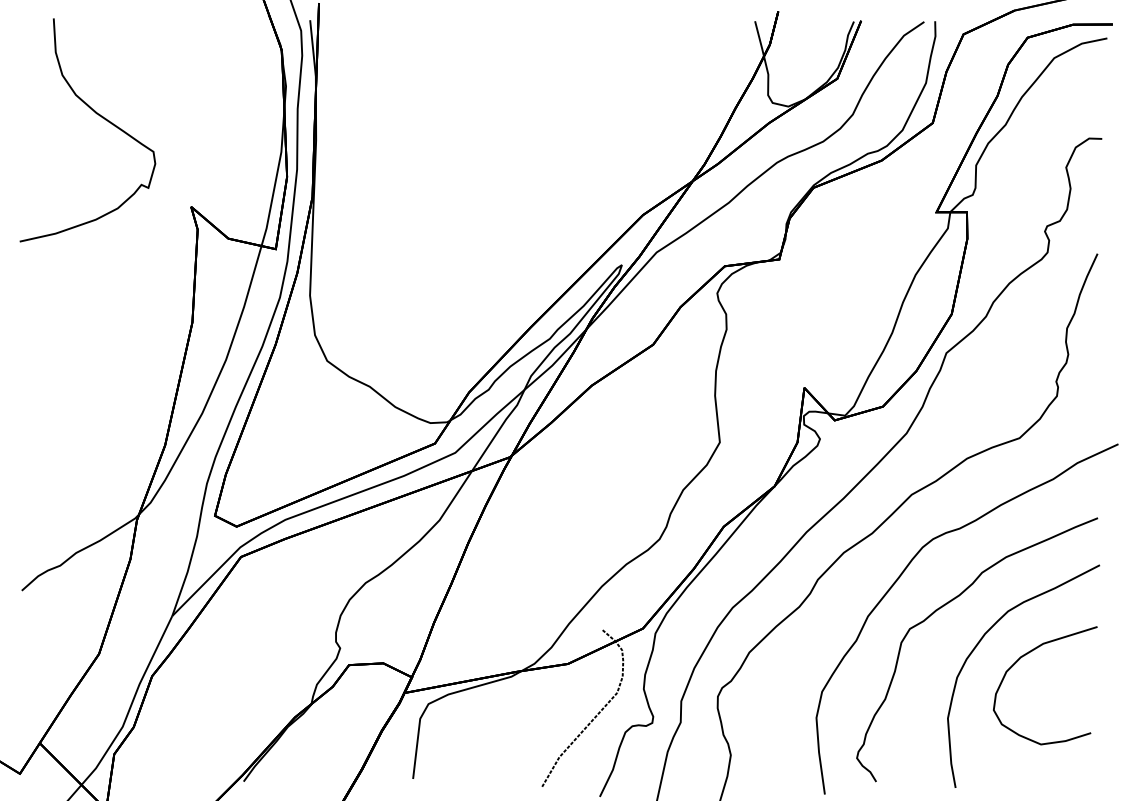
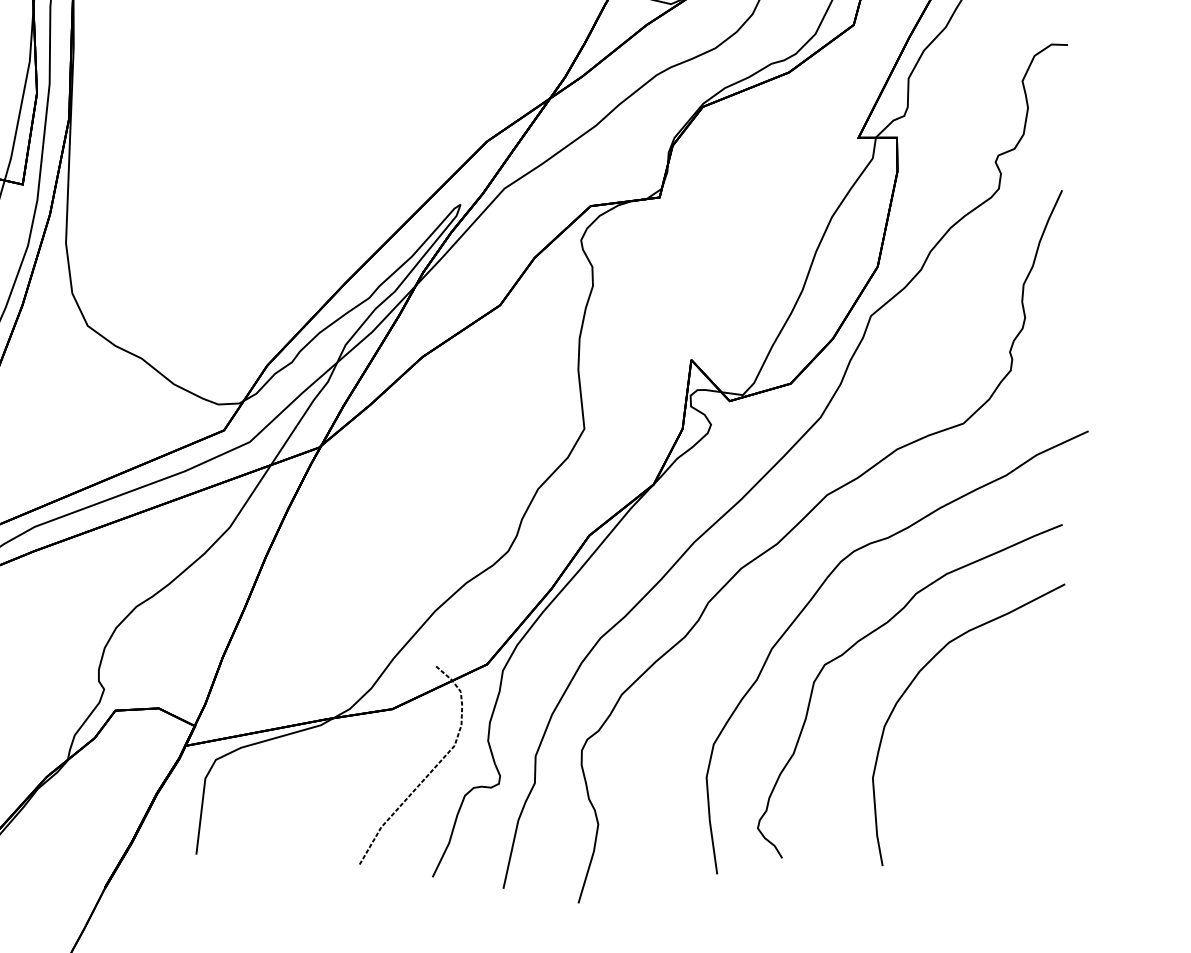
part: (1029, 653) -> (976, 695), removed

